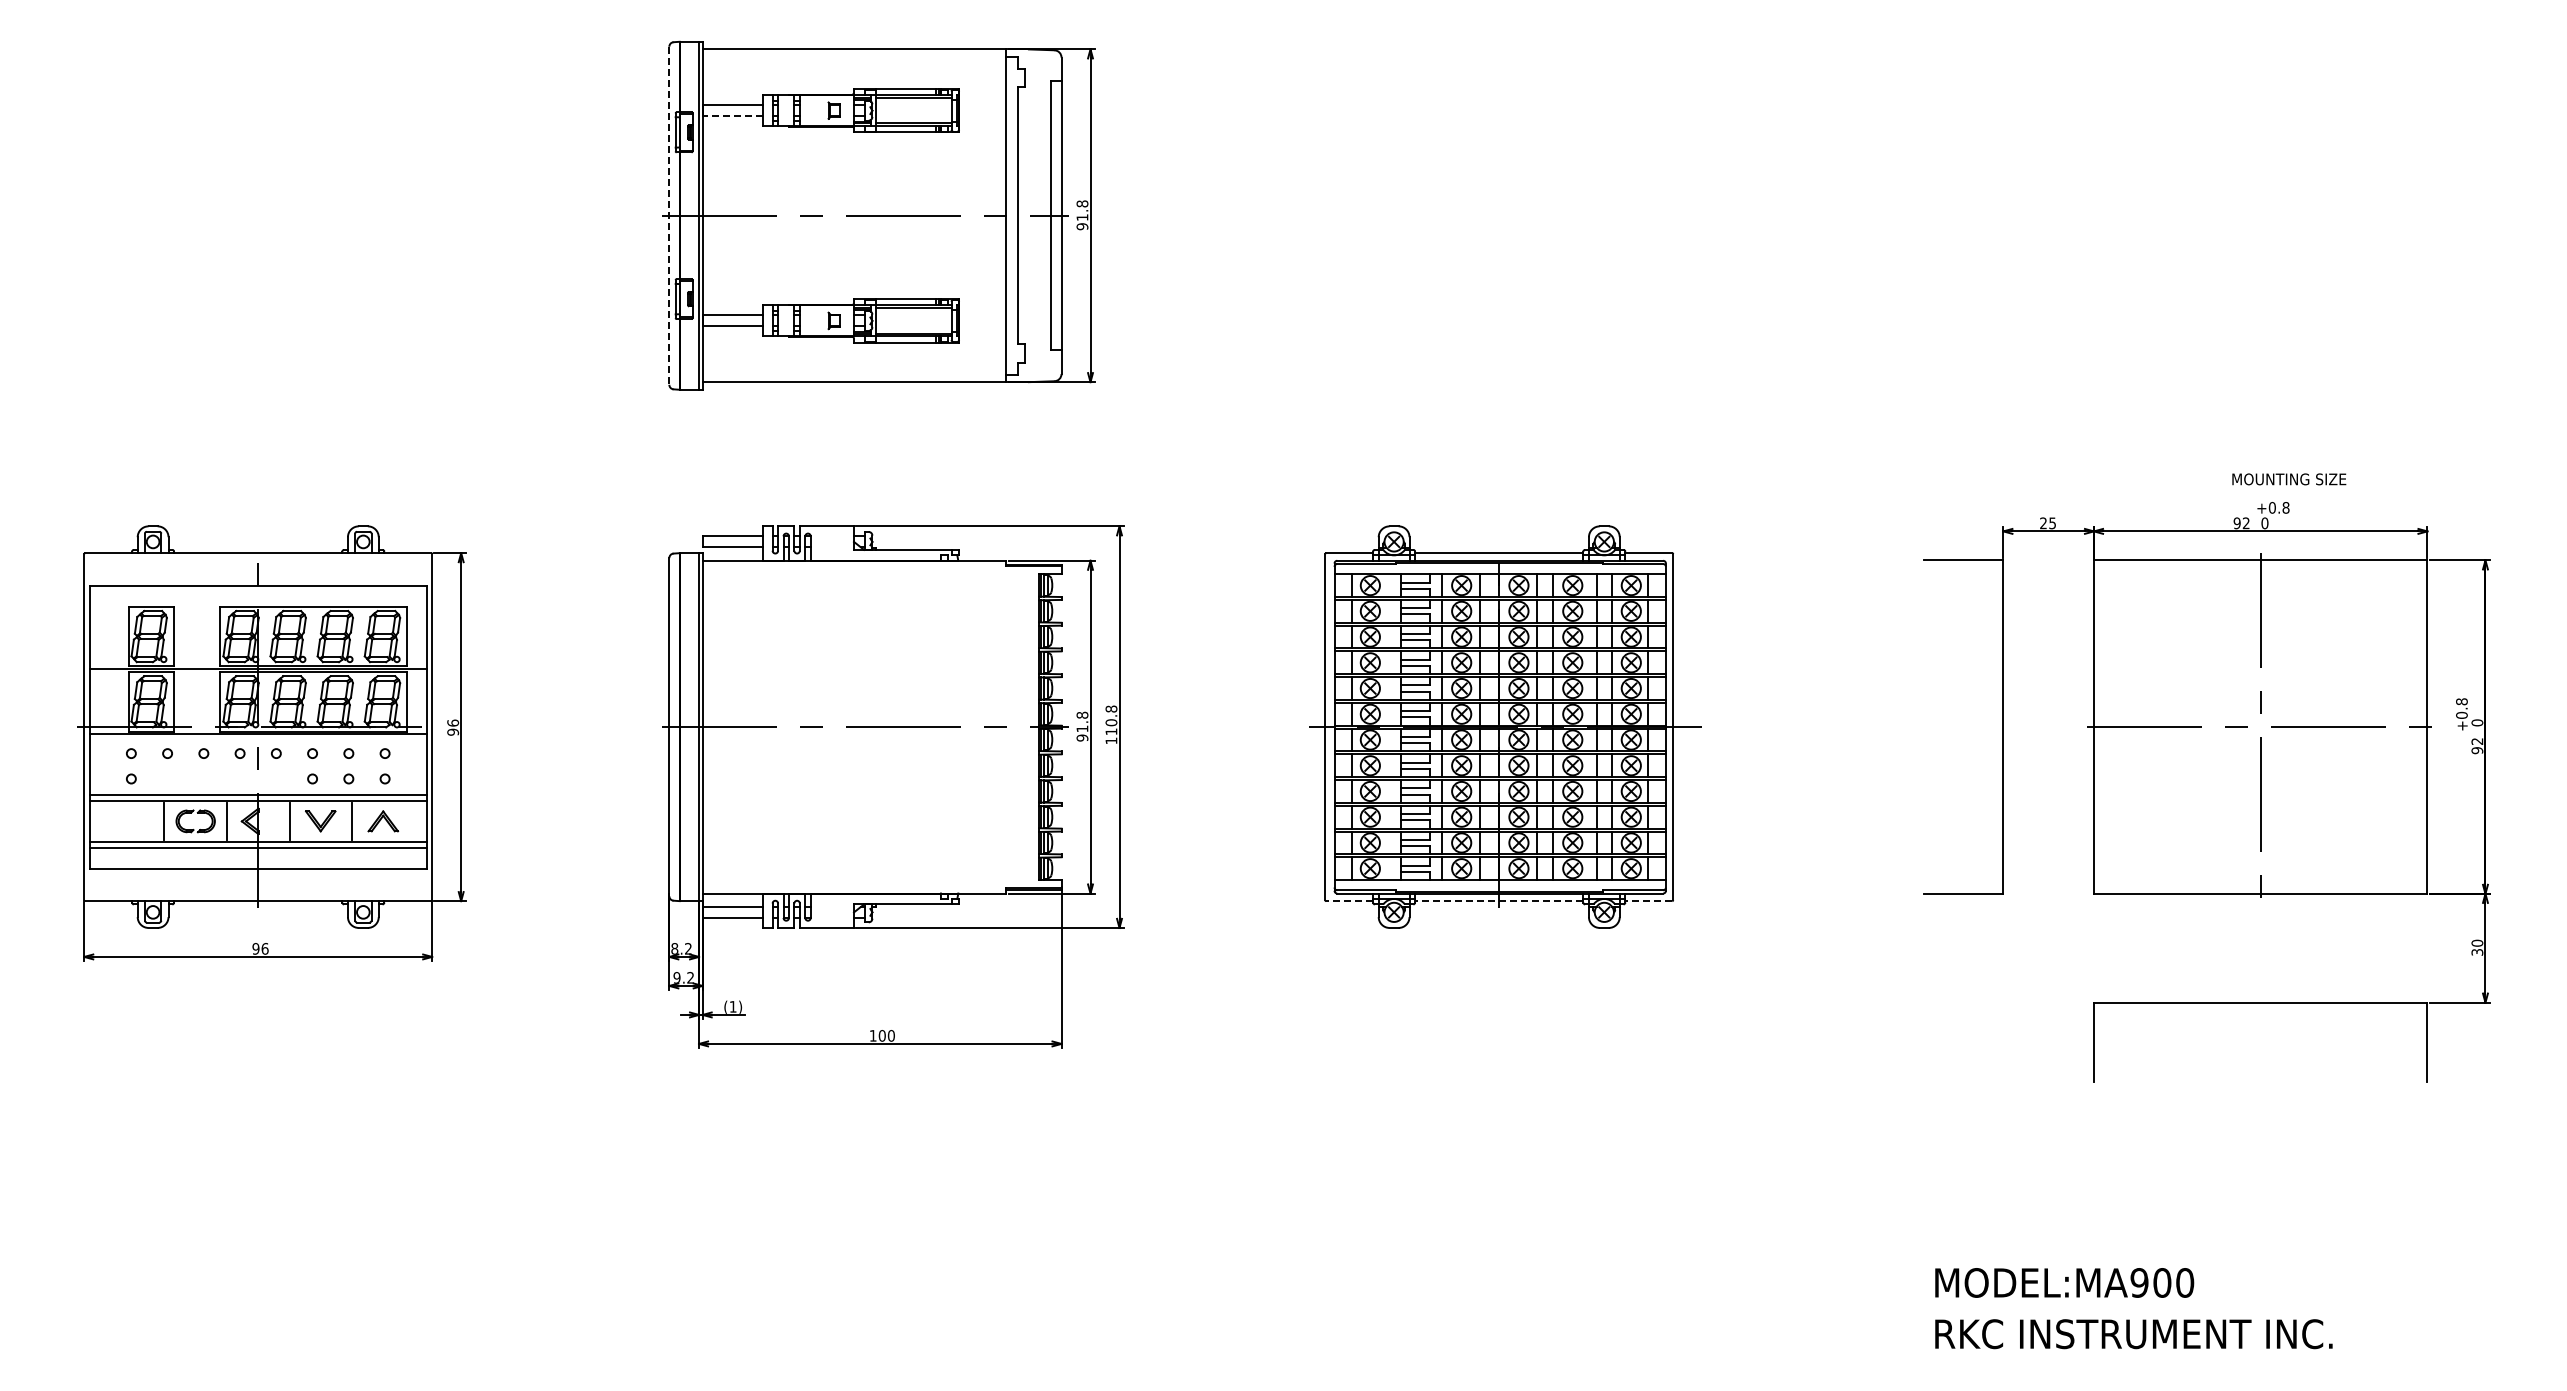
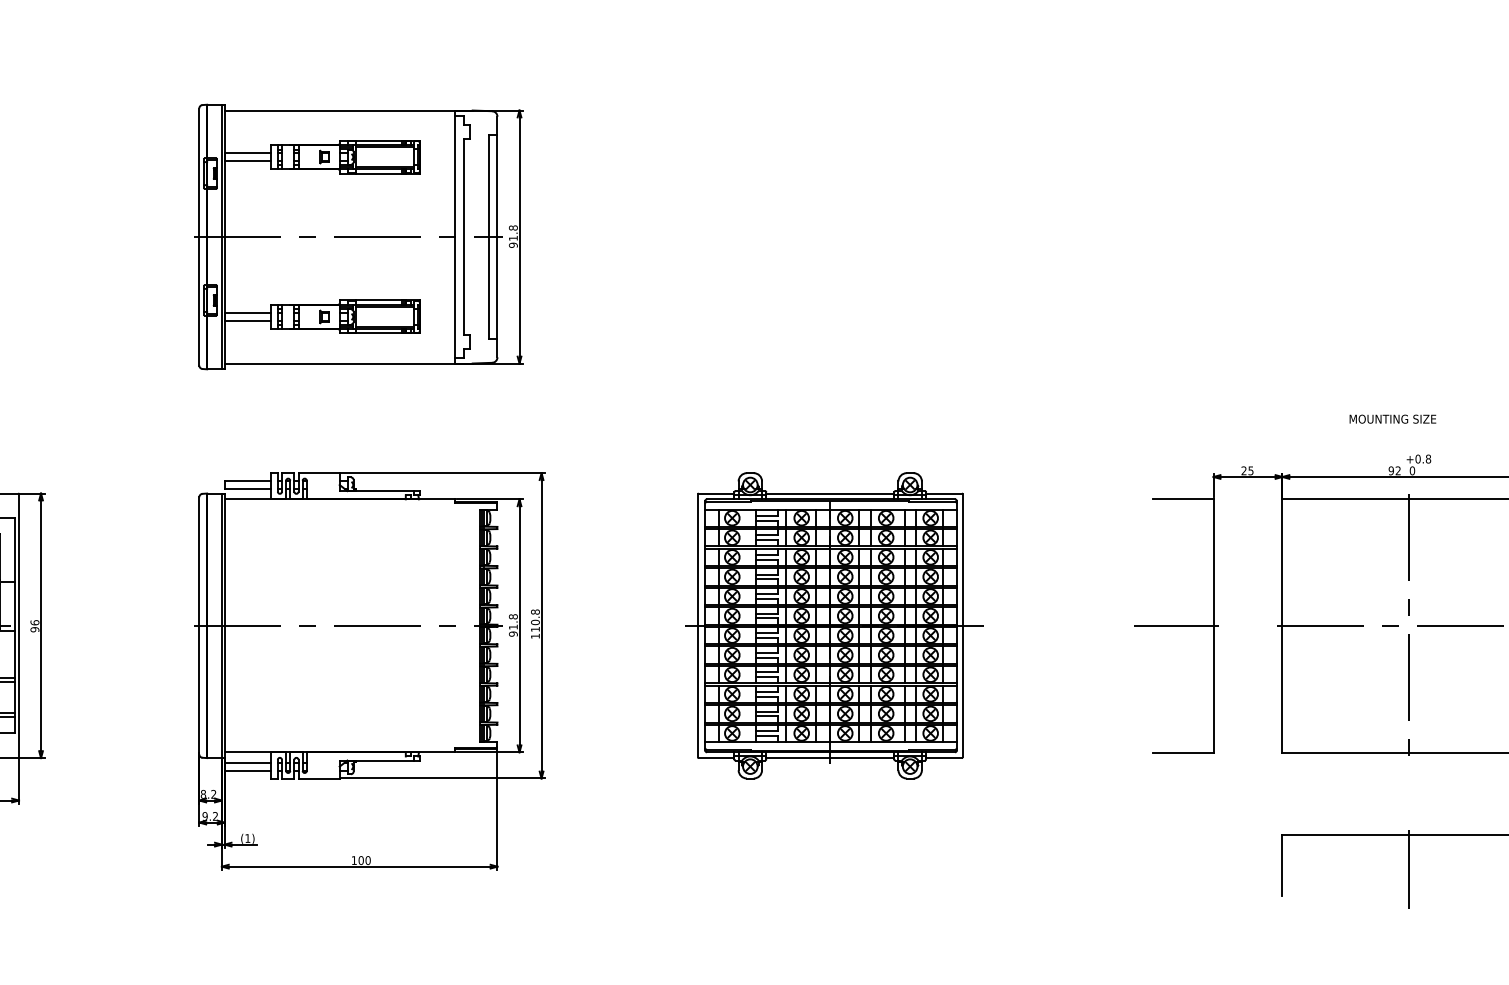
line: (732, 116) -> (247, 161), dashed -> solid
line: (669, 216) -> (199, 237), dashed -> solid
text: (2289, 479) -> (1393, 419), moved
line: (1954, 727) -> (1176, 626), added
line: (1349, 901) -> (716, 758), dashed -> solid
line: (1498, 901) -> (829, 758), dashed -> solid
line: (1648, 901) -> (943, 758), dashed -> solid
line: (2260, 1047) -> (1409, 869), added

